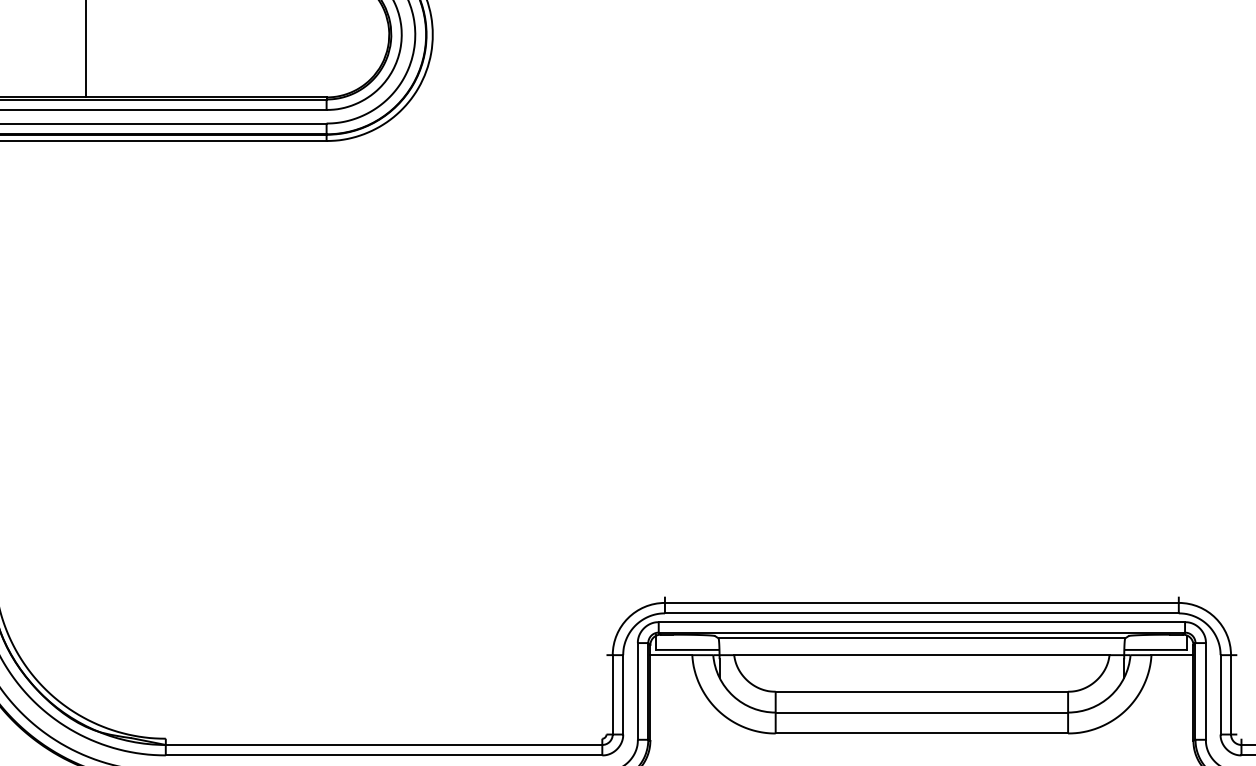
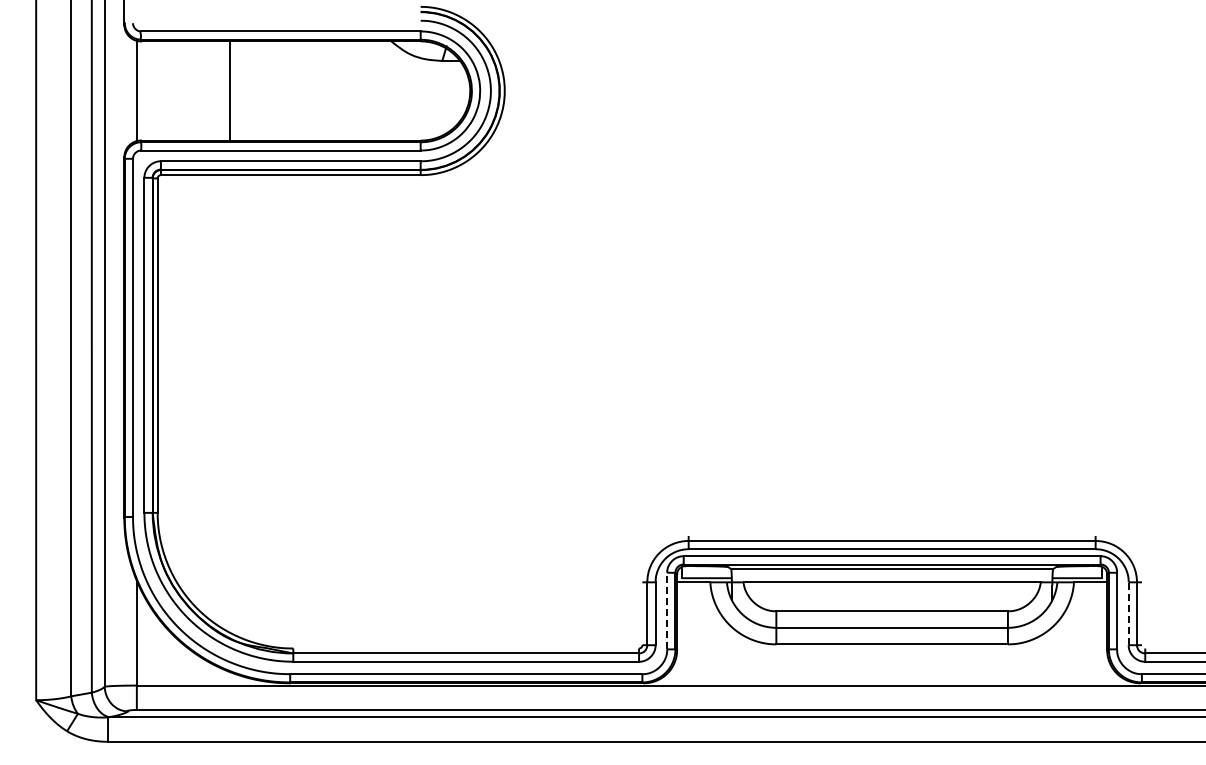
line: (638, 690) -> (667, 610), solid -> dashed
line: (1220, 694) -> (1128, 613), solid -> dashed

